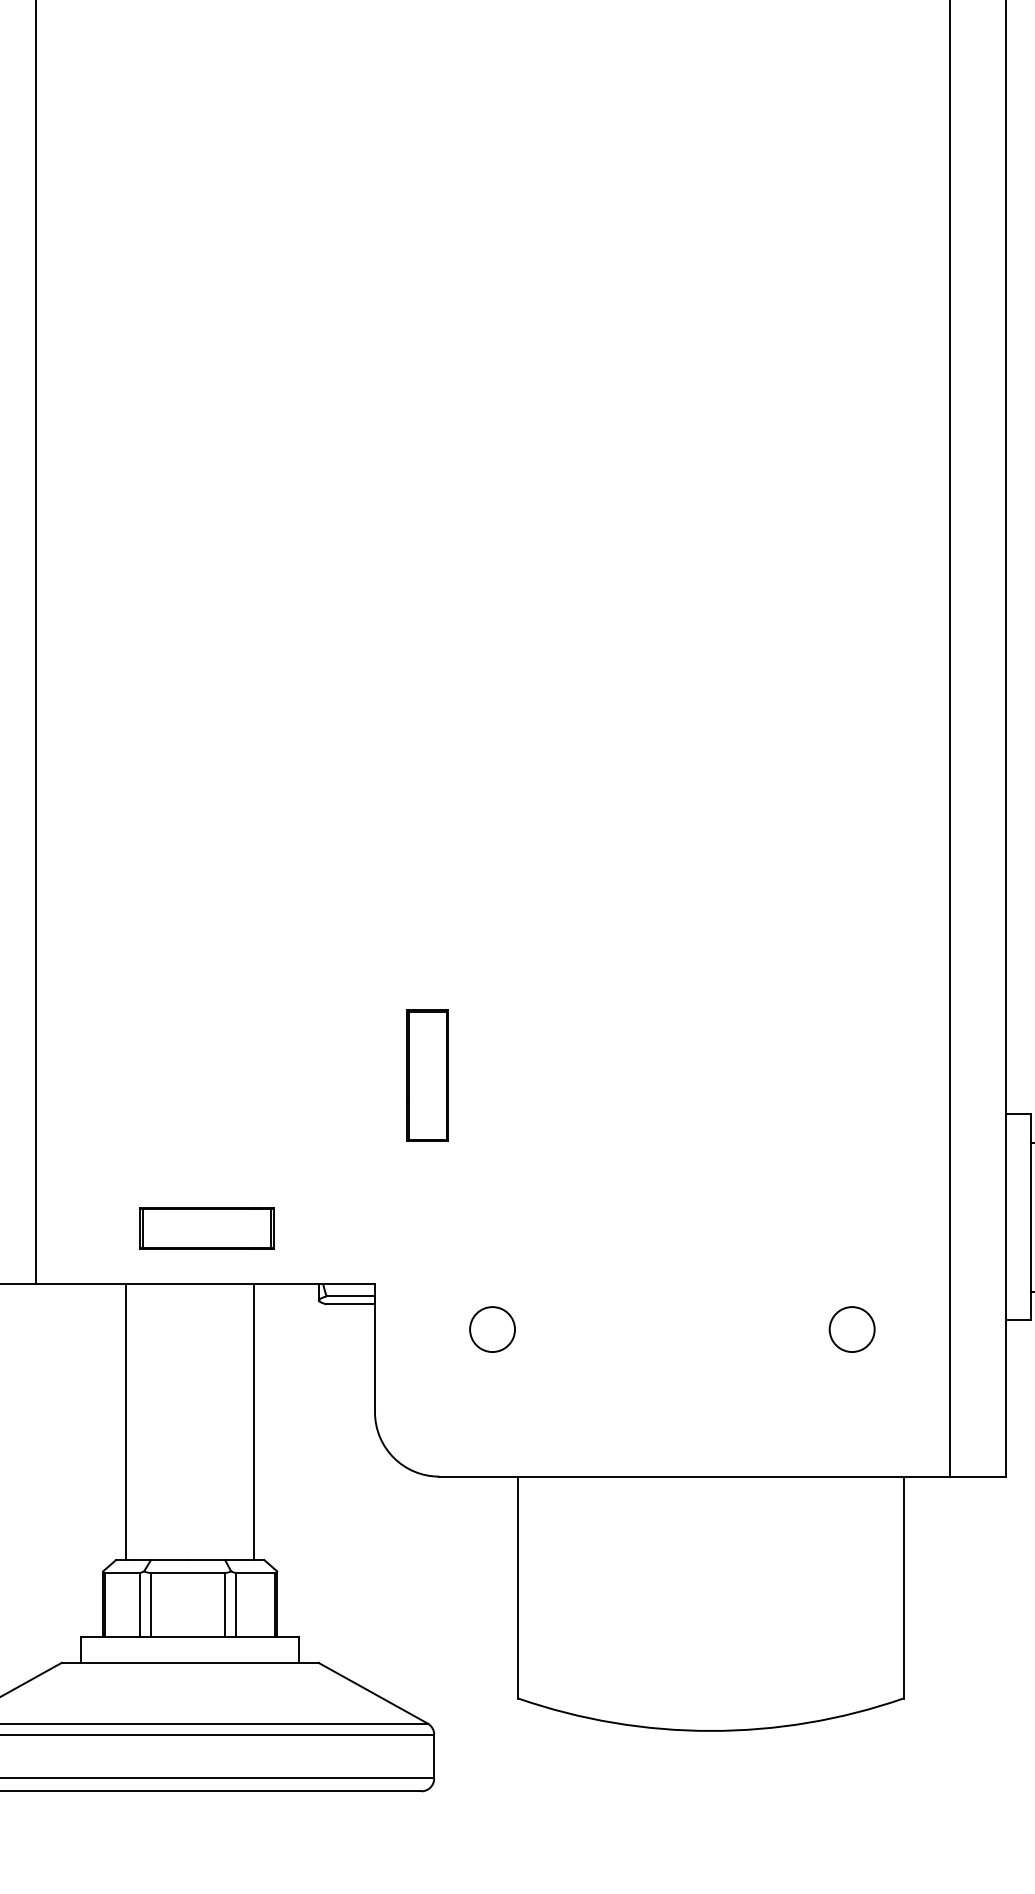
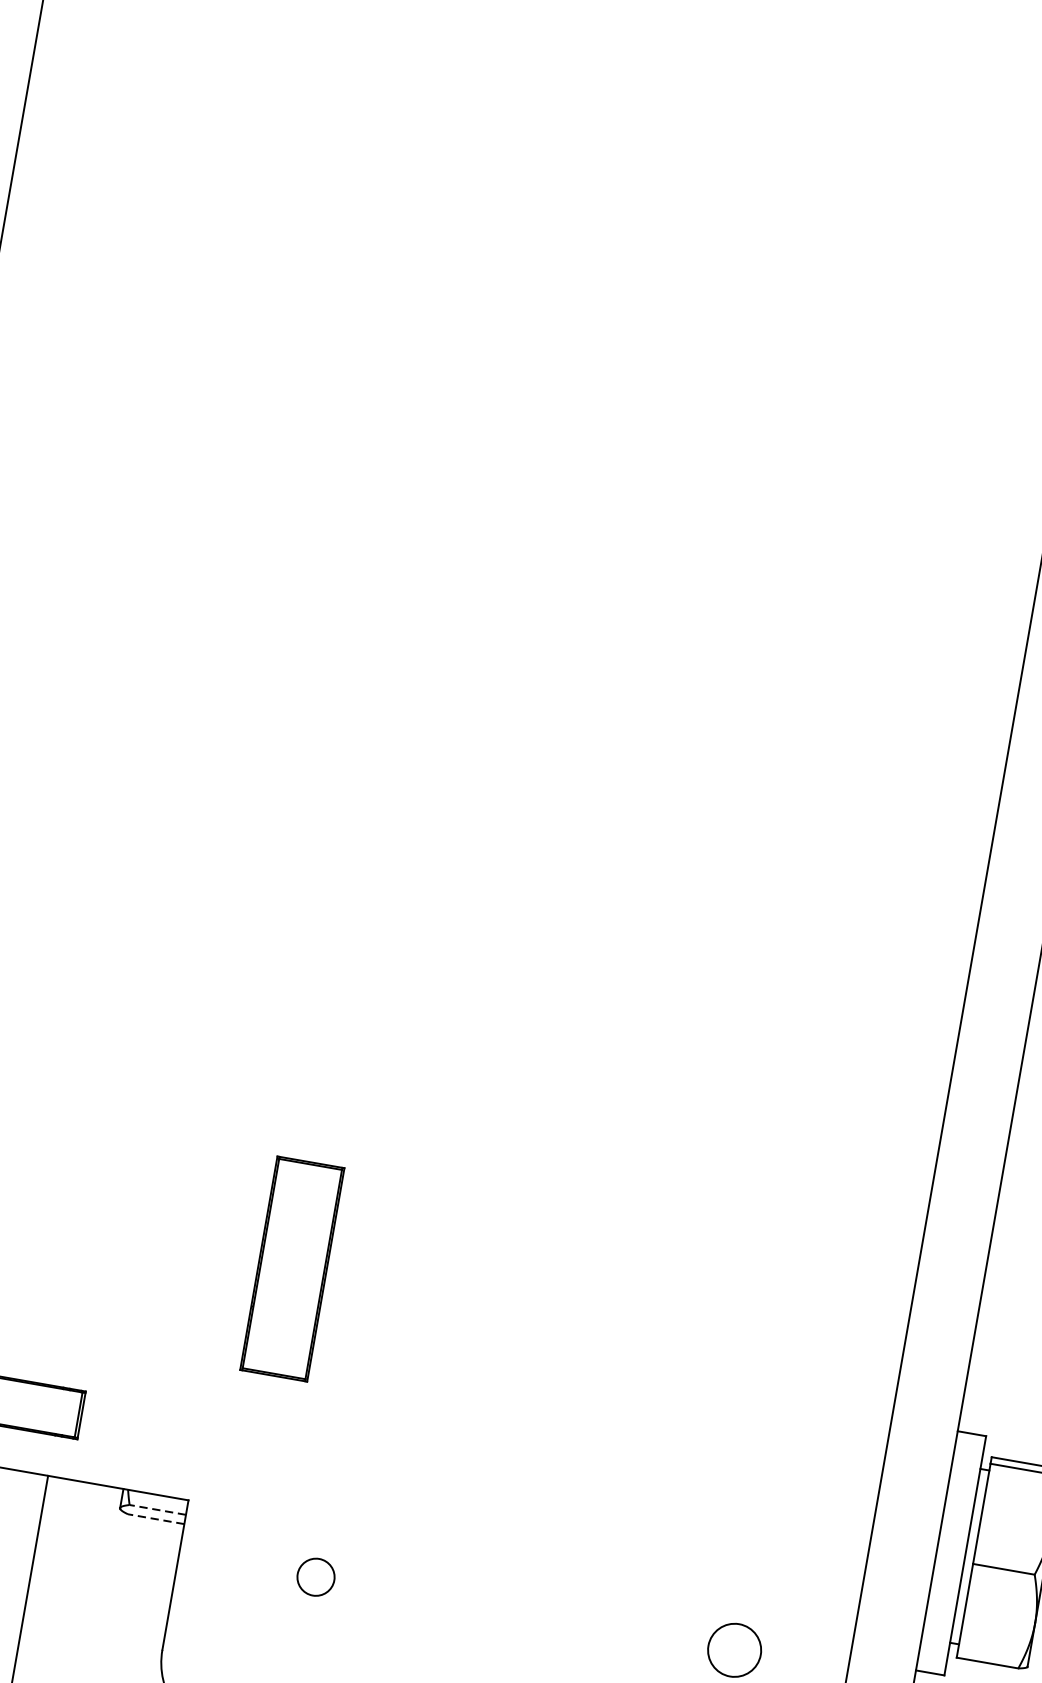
part: (427, 1075) -> (291, 1268), size x1.4
line: (350, 1296) -> (157, 1509), solid -> dashed
line: (350, 1304) -> (155, 1519), solid -> dashed
circle: (492, 1329) -> (316, 1577), size x0.7

